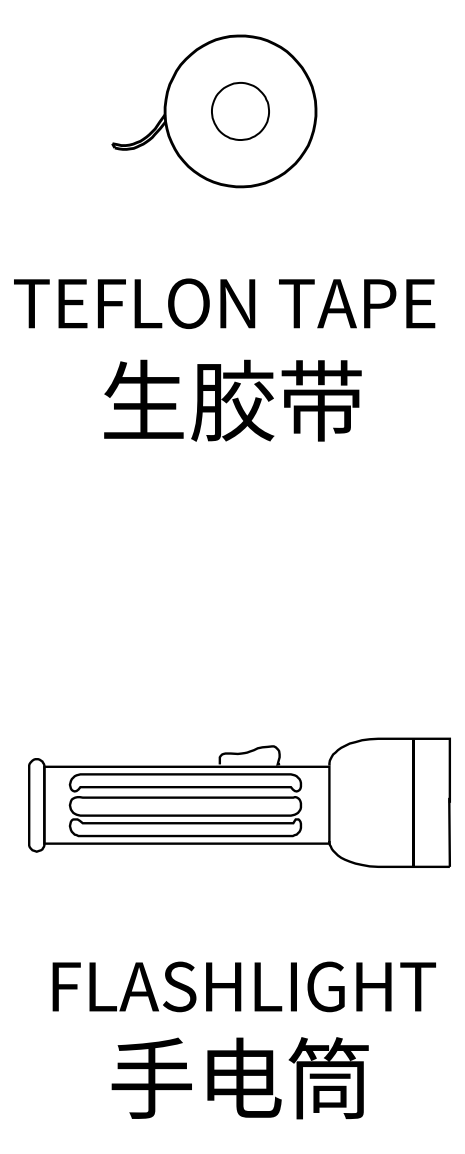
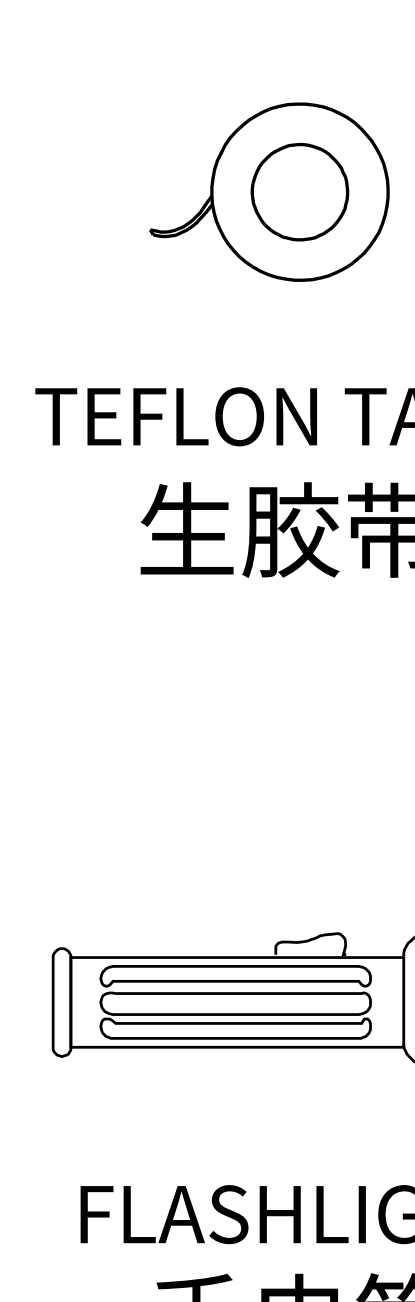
part: (240, 111) -> (299, 192), size x1.43

